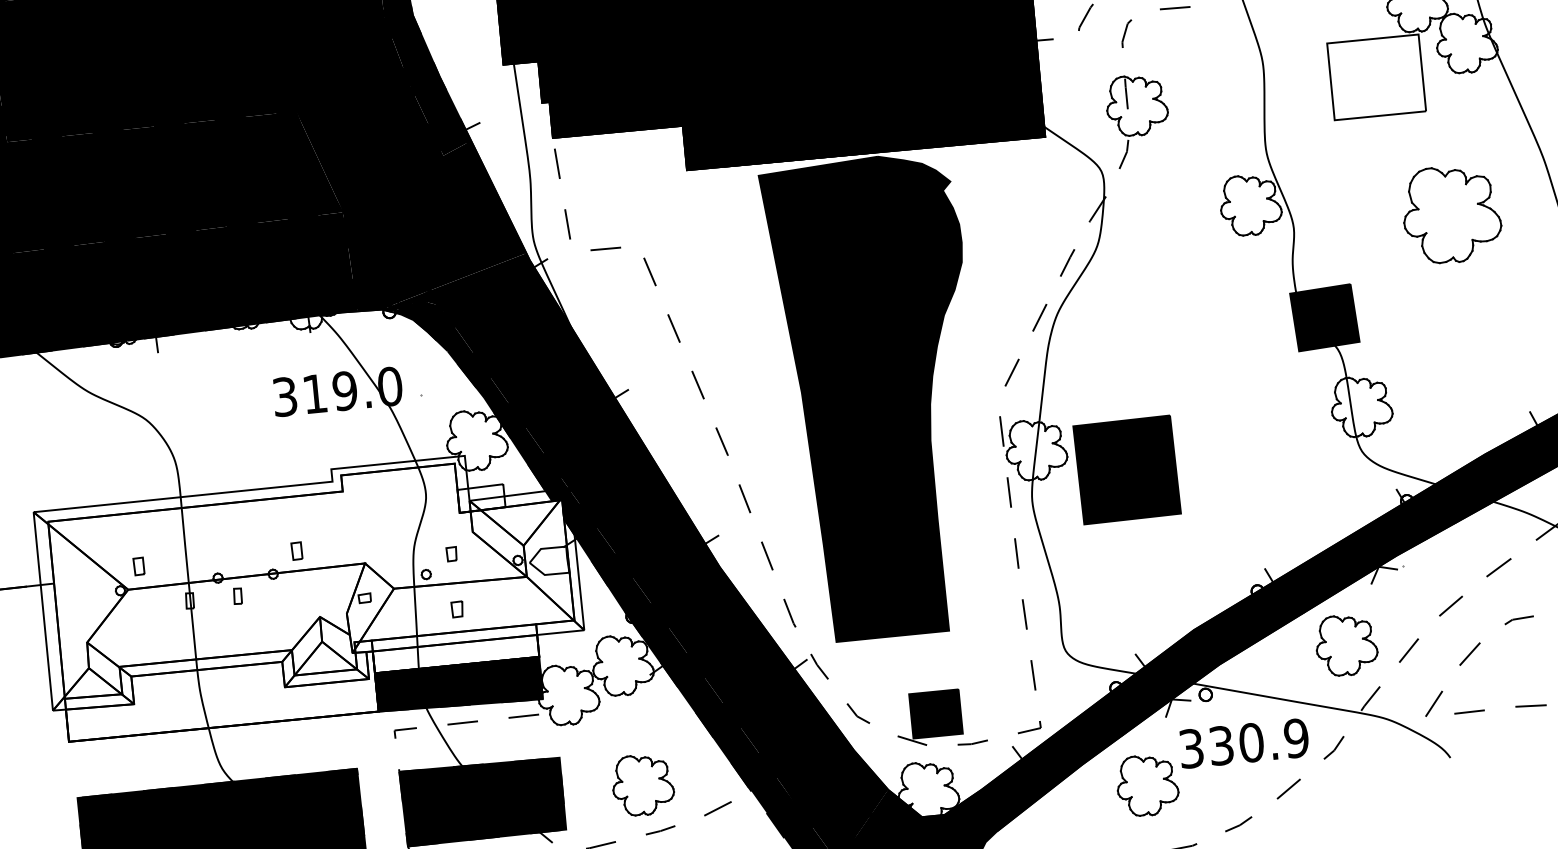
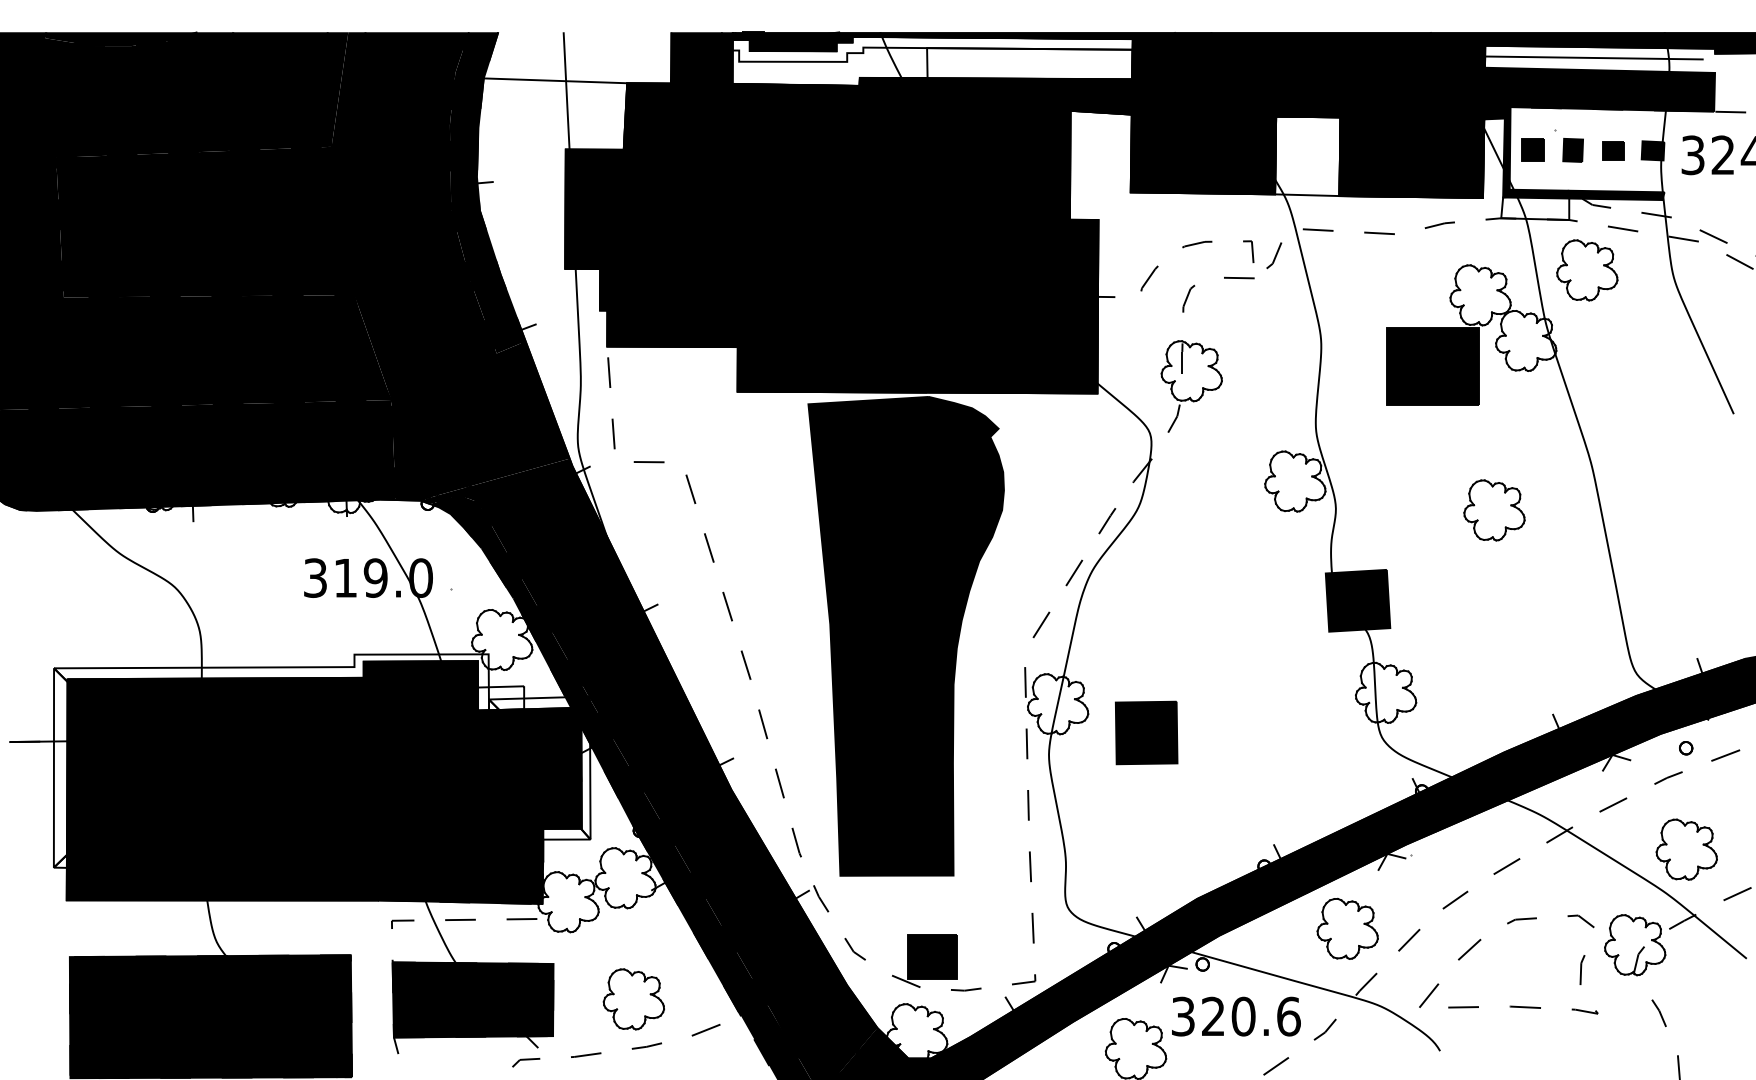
fill: (1376, 77) -> (1432, 366), added
part: (1451, 214) -> (1494, 510), size x0.62
part: (1127, 469) -> (1146, 732), size x0.62
fill: (312, 597) -> (323, 780), added
text: (1259, 741) -> (1251, 1016), 330.9 -> 320.6

